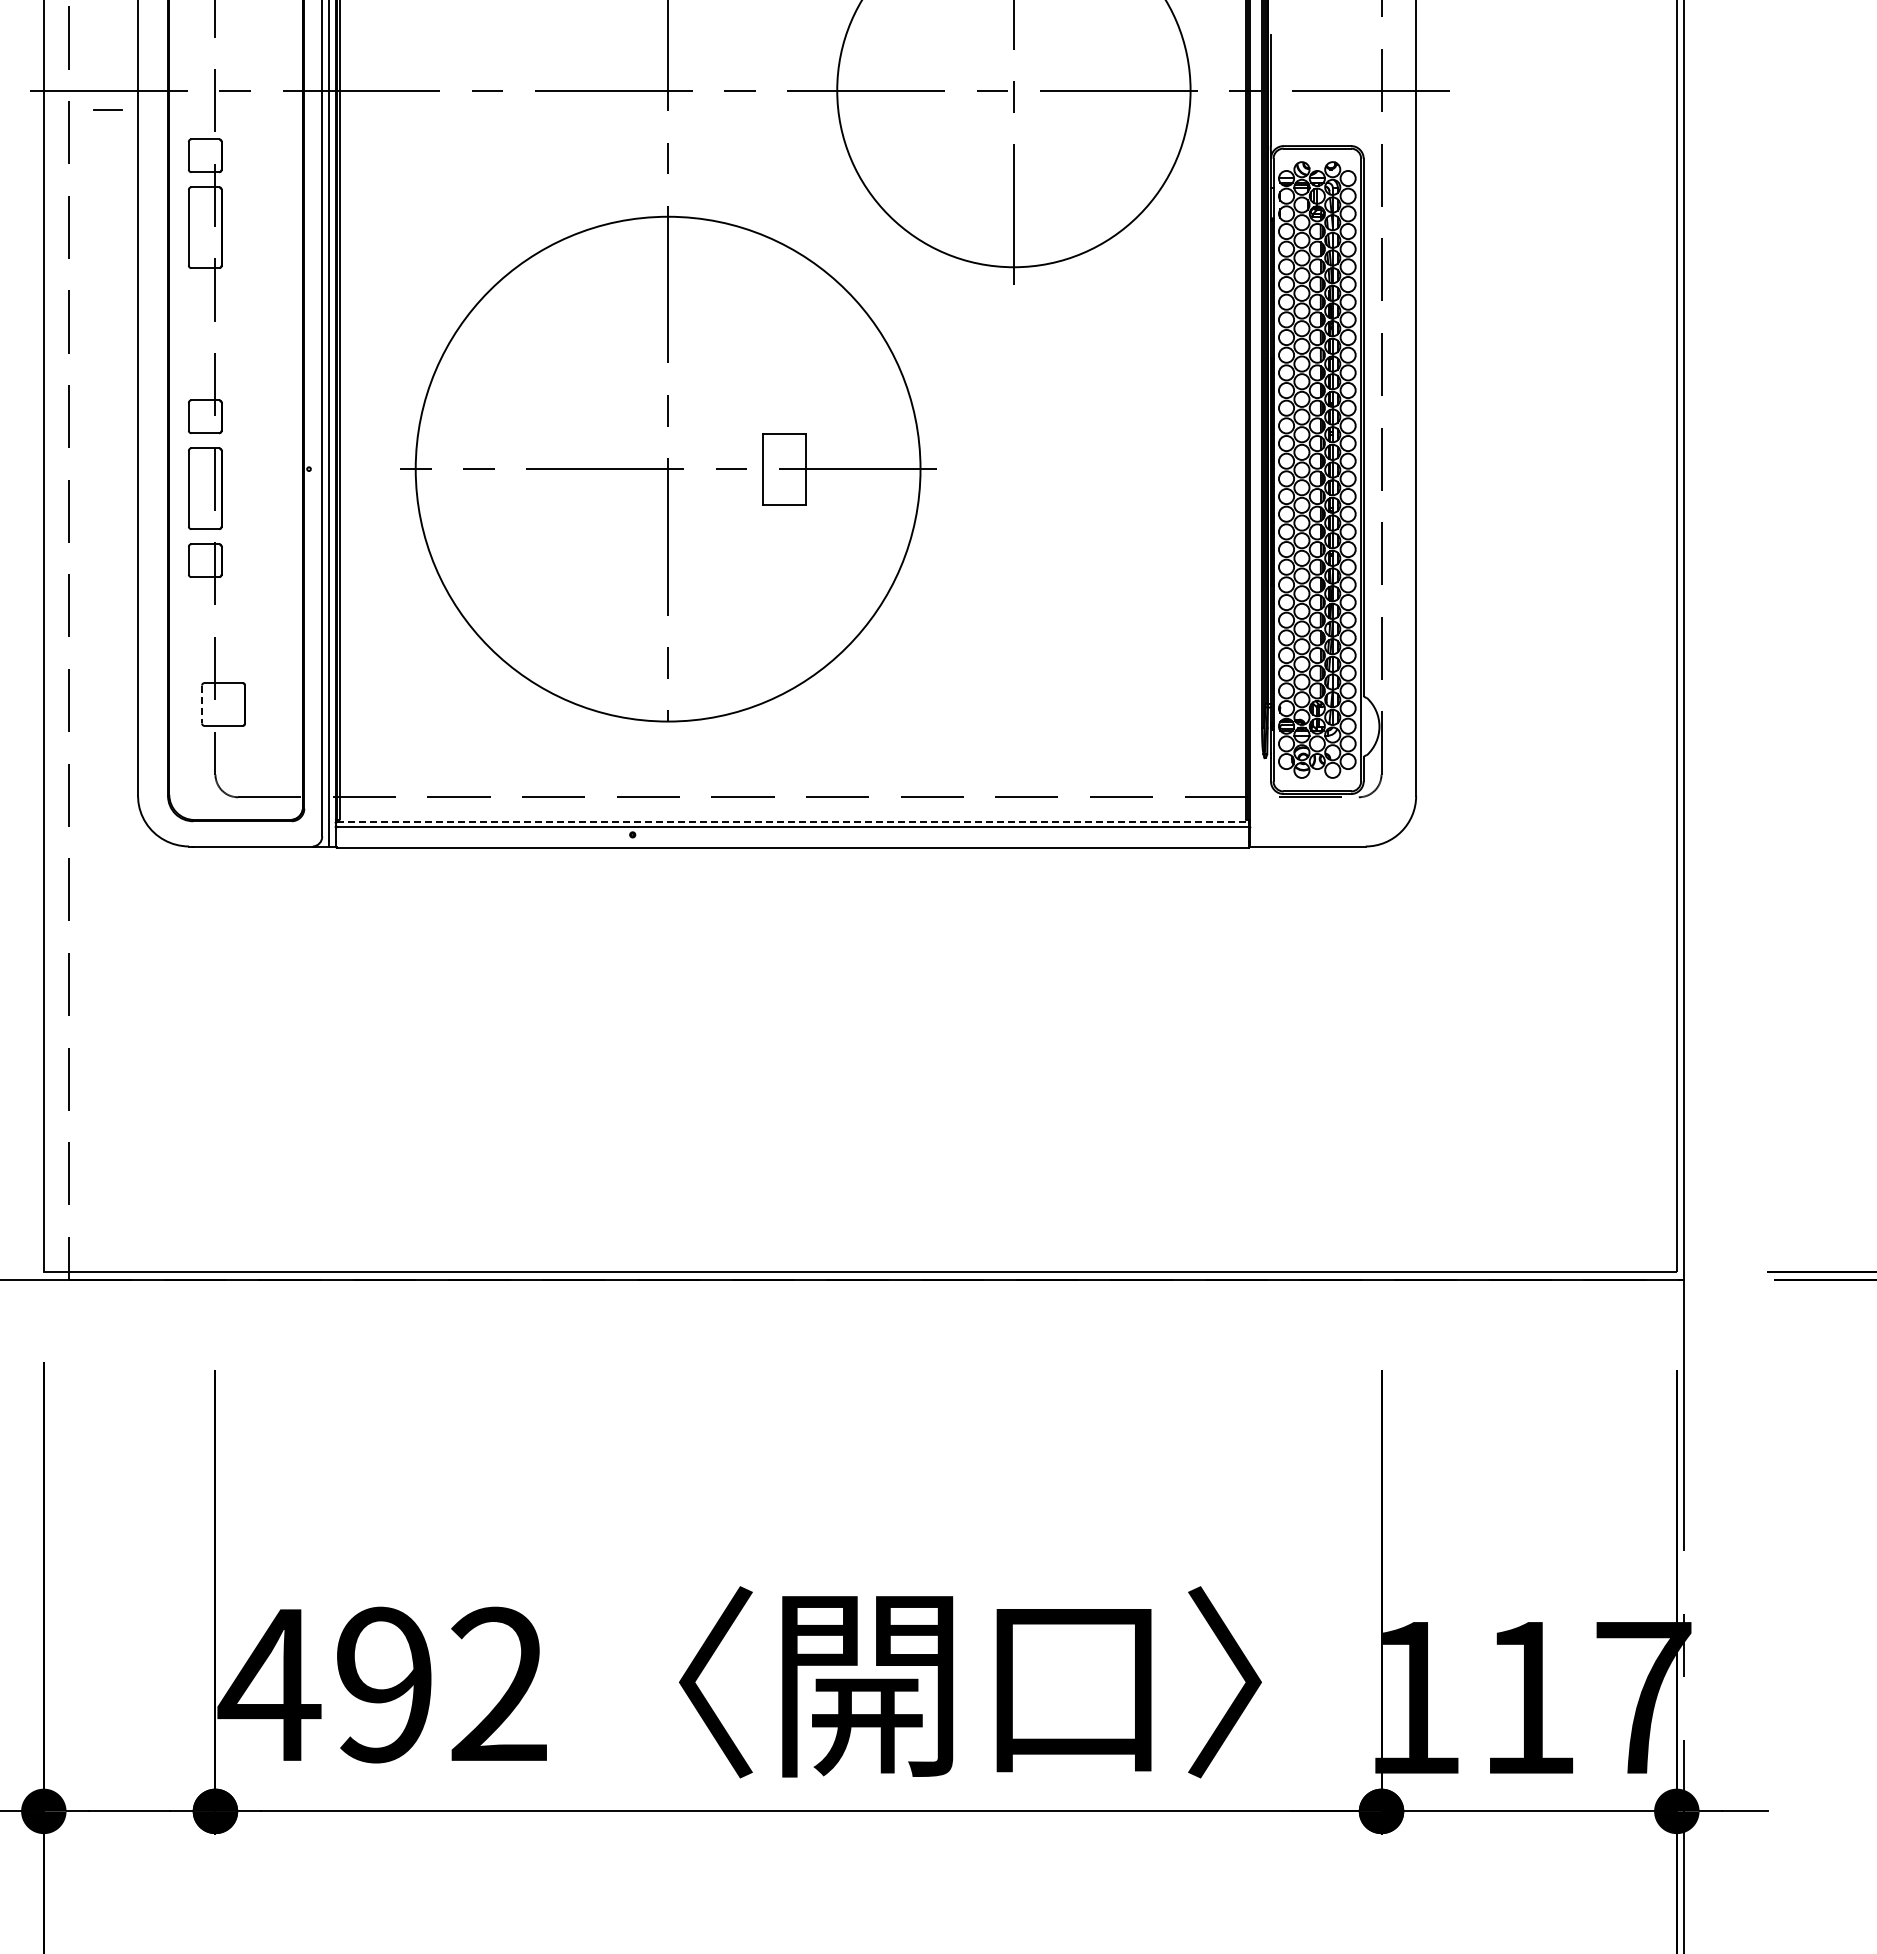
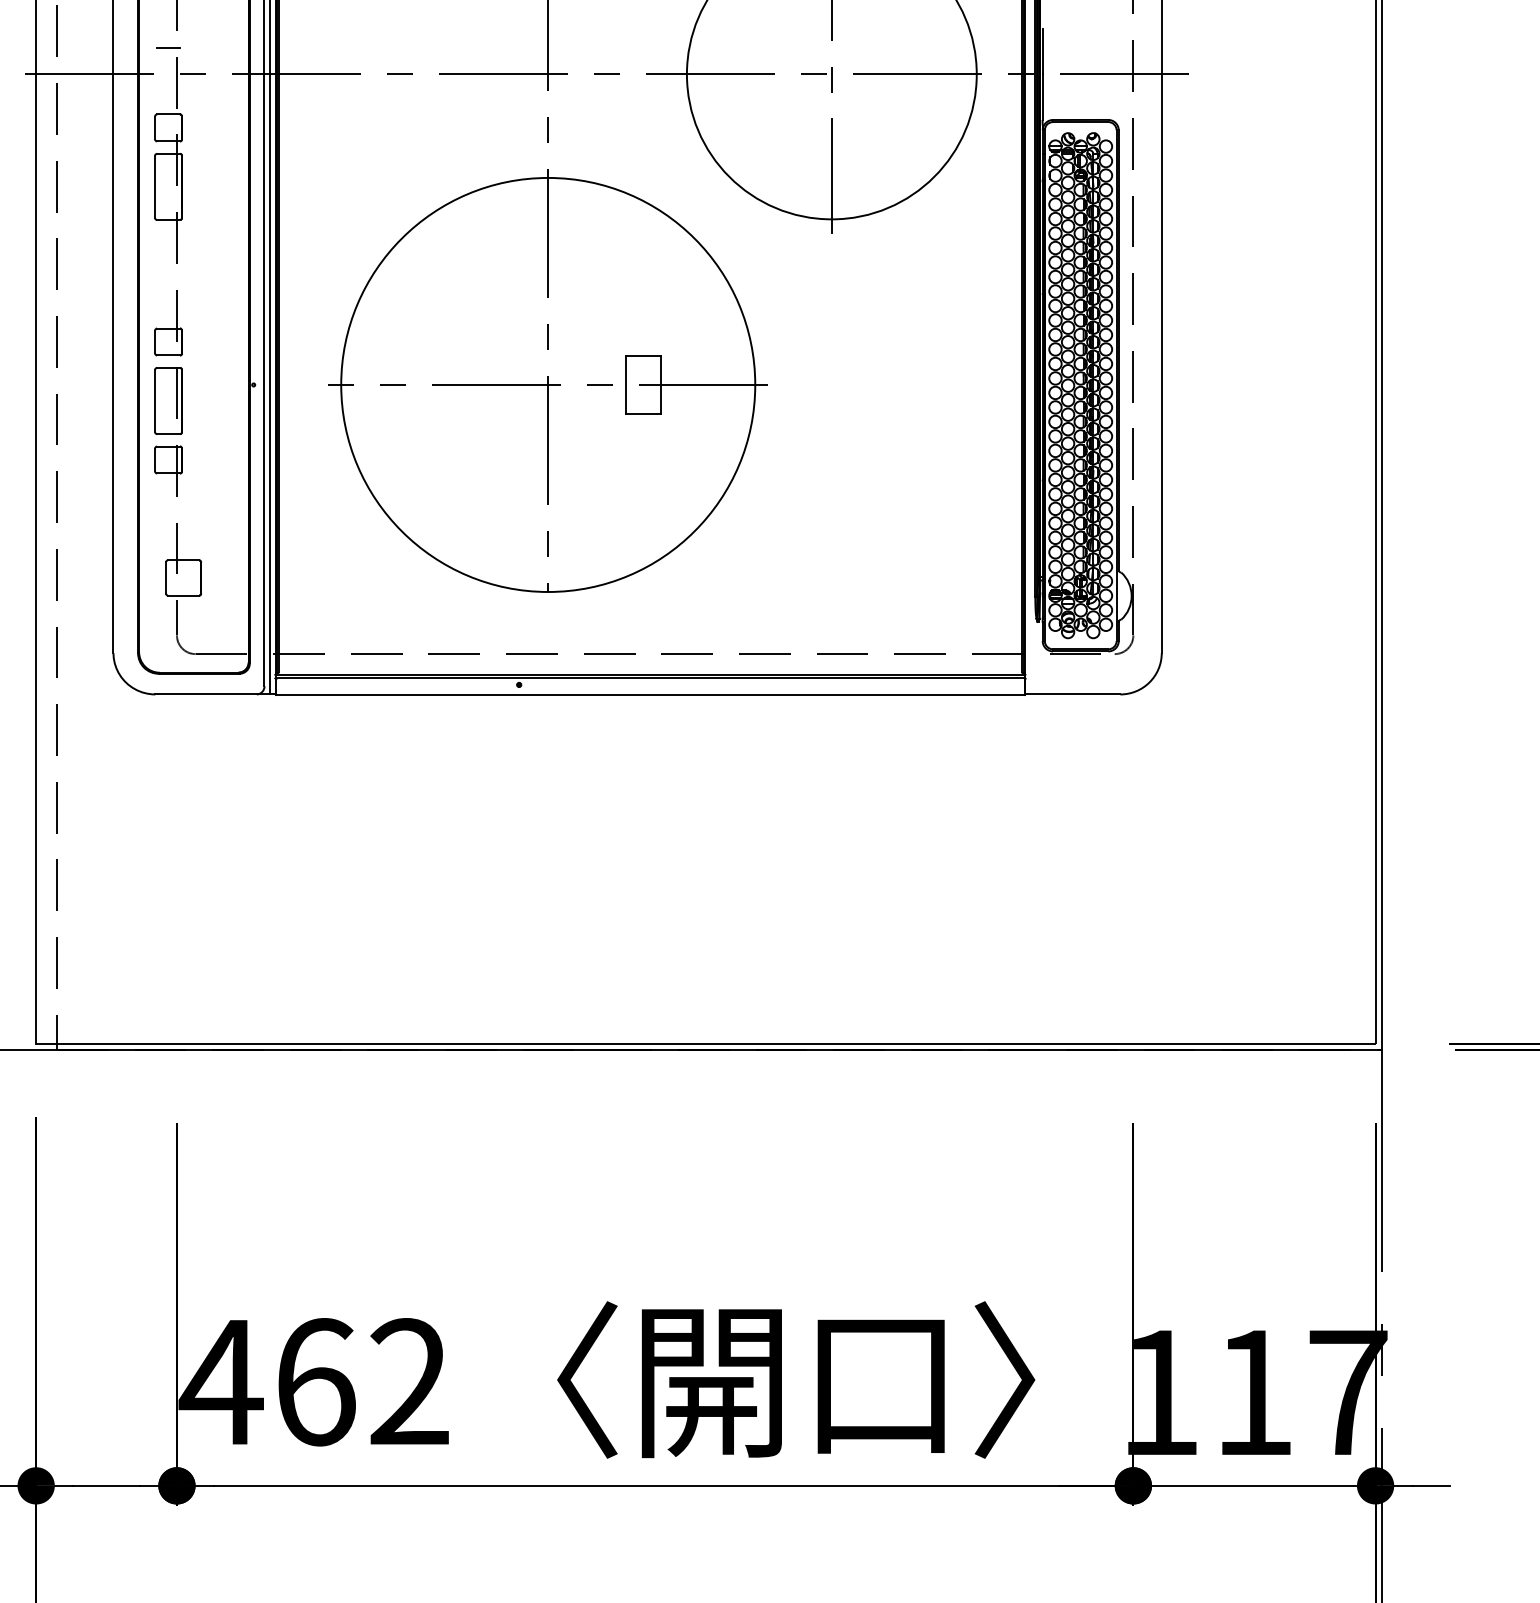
line: (107, 109) -> (167, 48), moved
line: (202, 704) -> (166, 577), dashed -> solid
line: (793, 822) -> (651, 674), dashed -> solid
text: (385, 1684) -> (316, 1381), 492 -> 462

